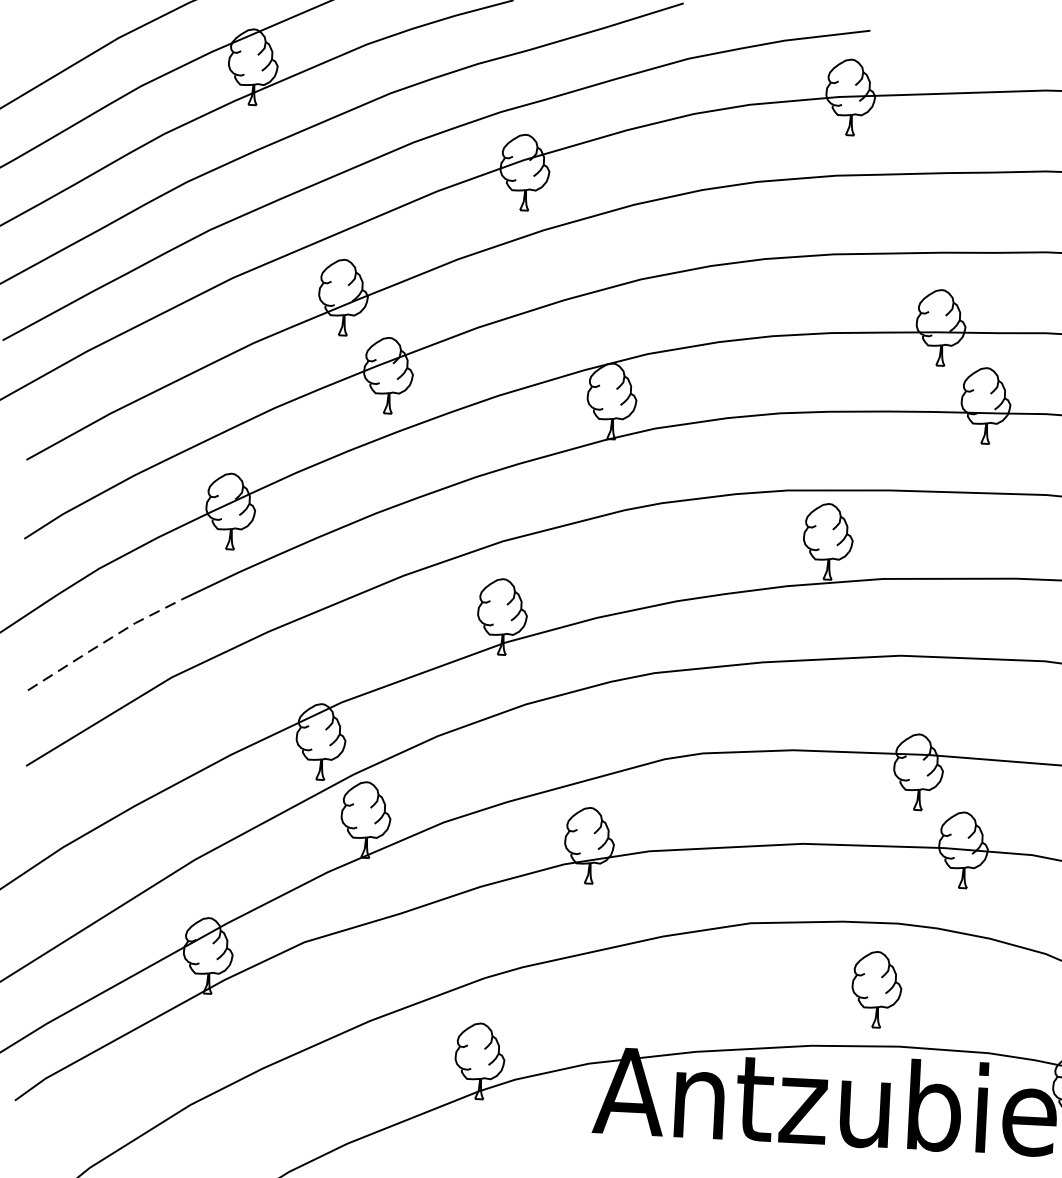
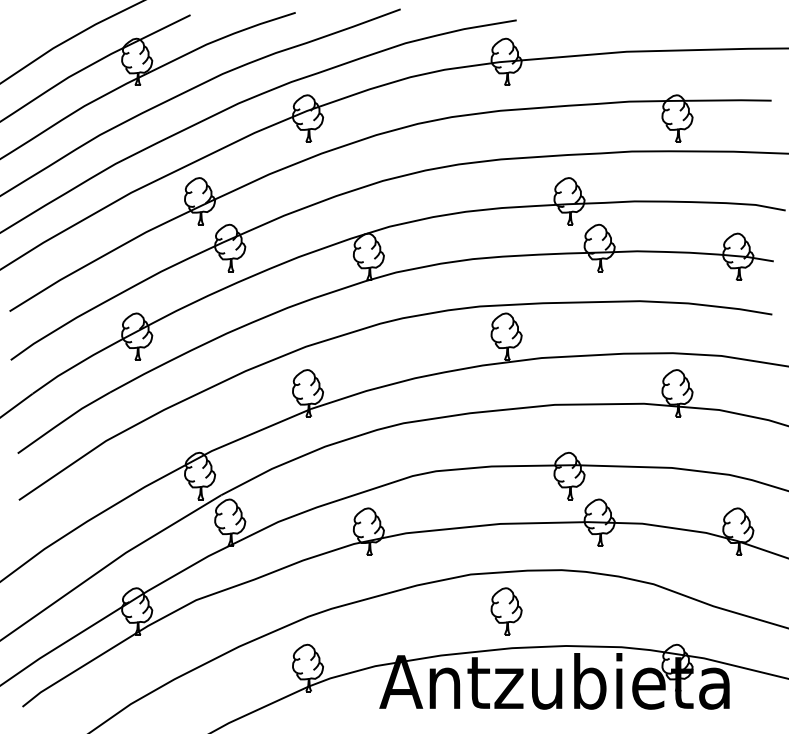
line: (104, 642) -> (63, 421), dashed -> solid
part: (876, 989) -> (506, 611), moved

